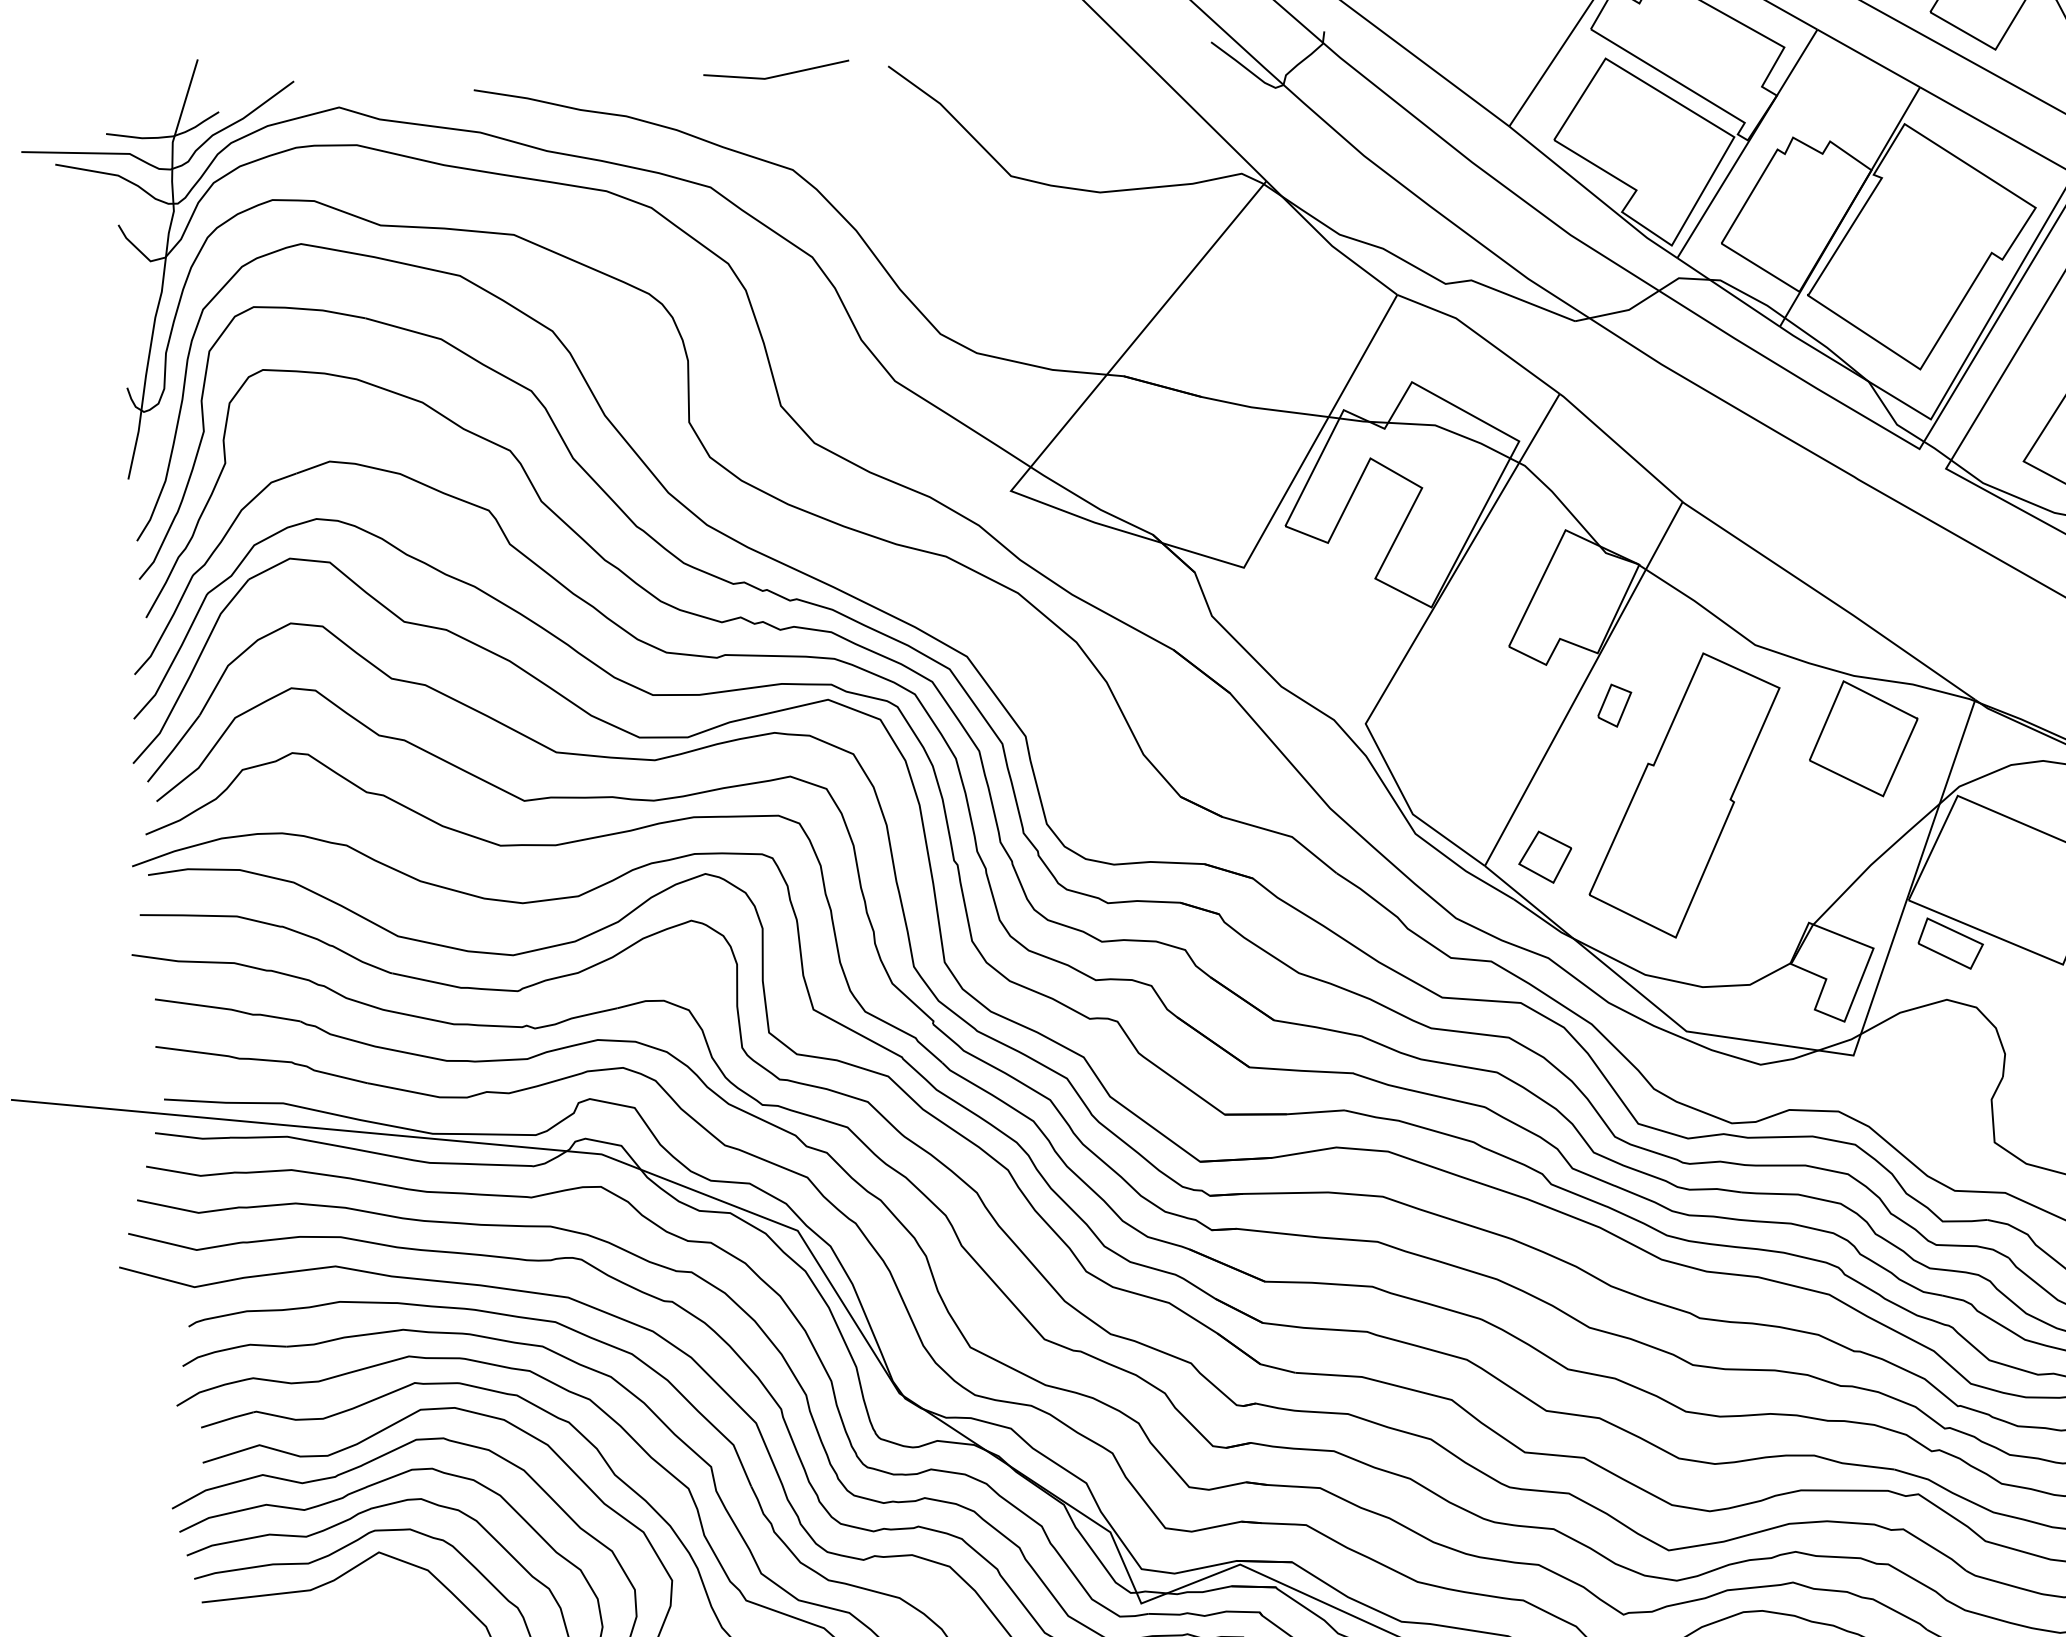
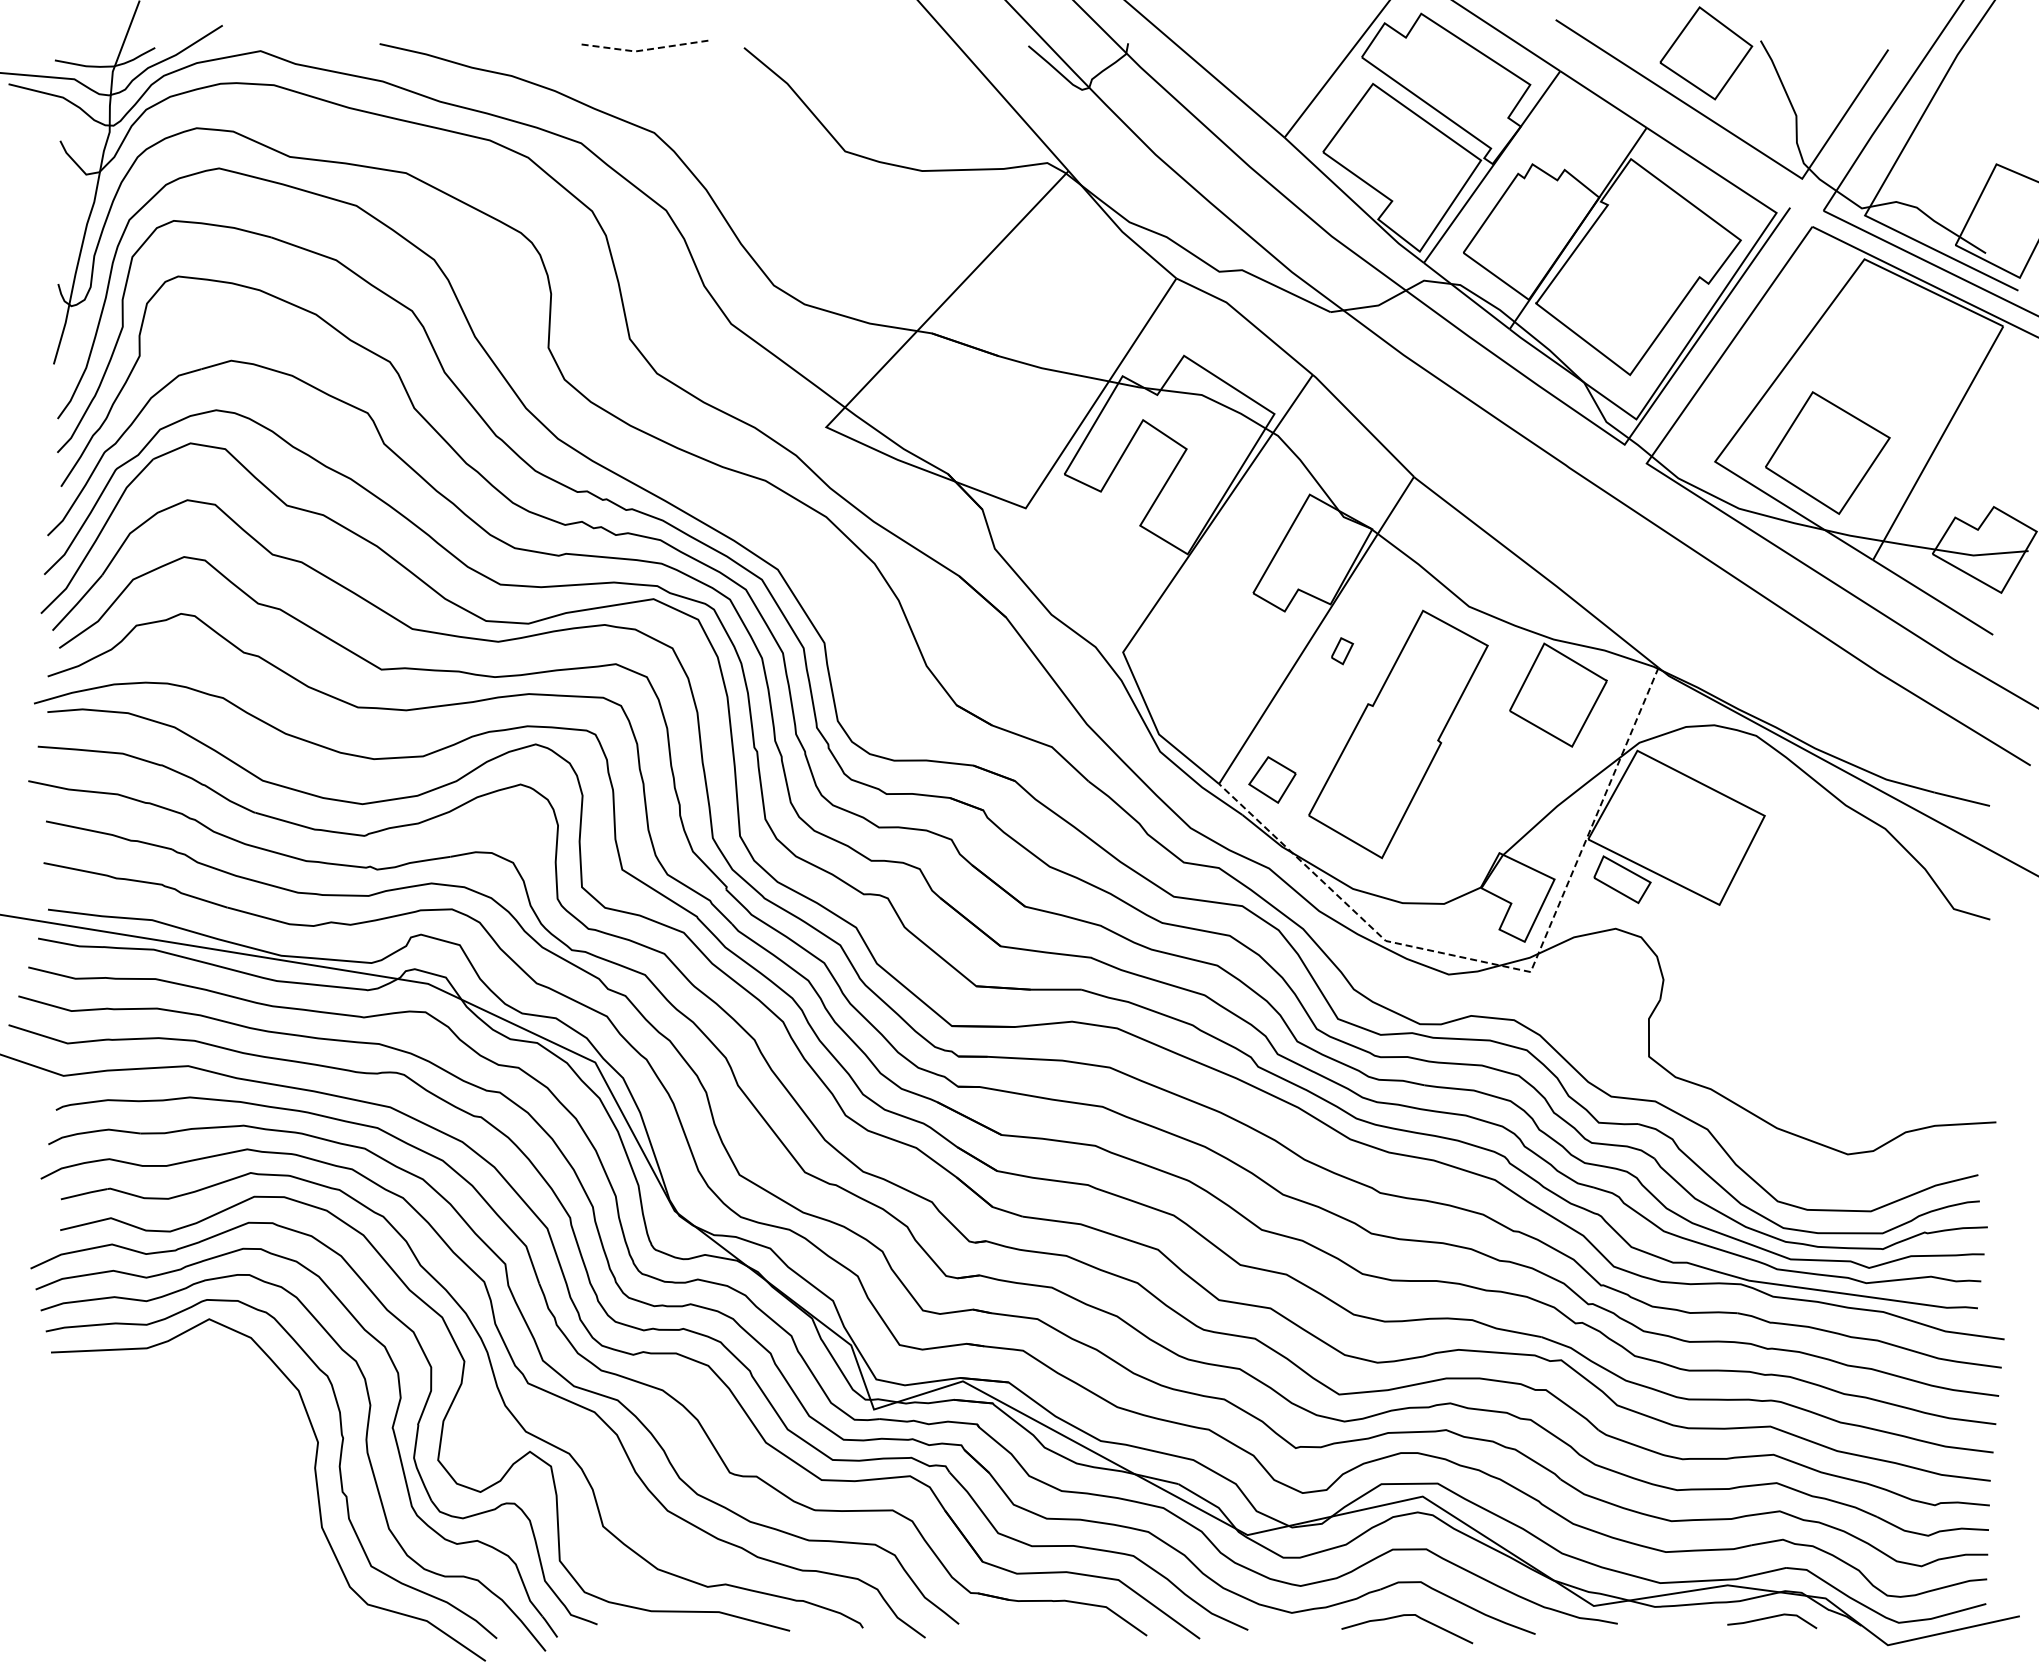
line: (776, 76) -> (645, 50), solid -> dashed
part: (1614, 704) -> (1342, 650), size x0.7
line: (1826, 1052) -> (1507, 967), solid -> dashed

